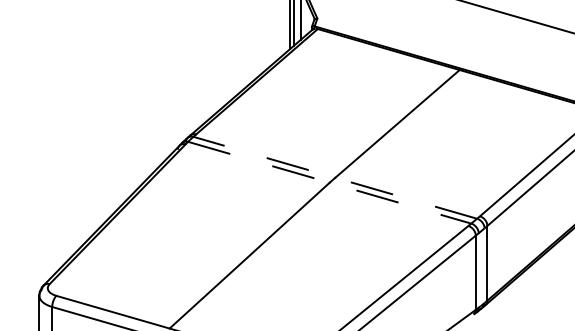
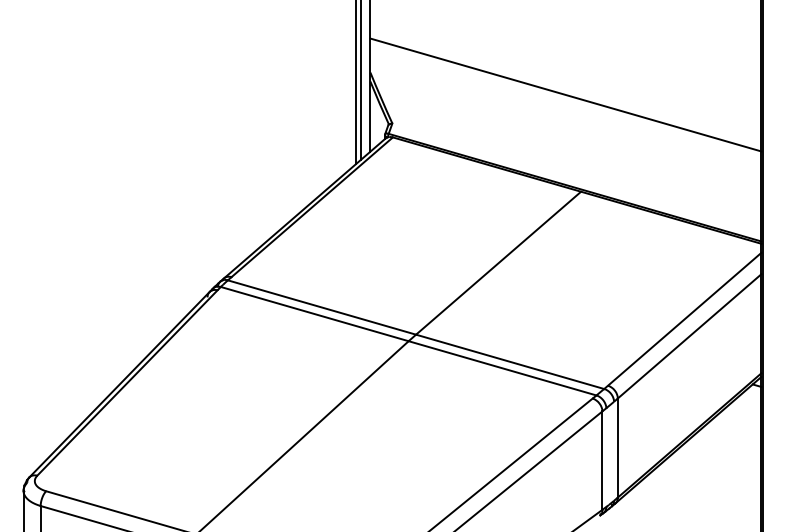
line: (335, 177) -> (416, 334), dashed -> solid
line: (330, 182) -> (409, 341), dashed -> solid

